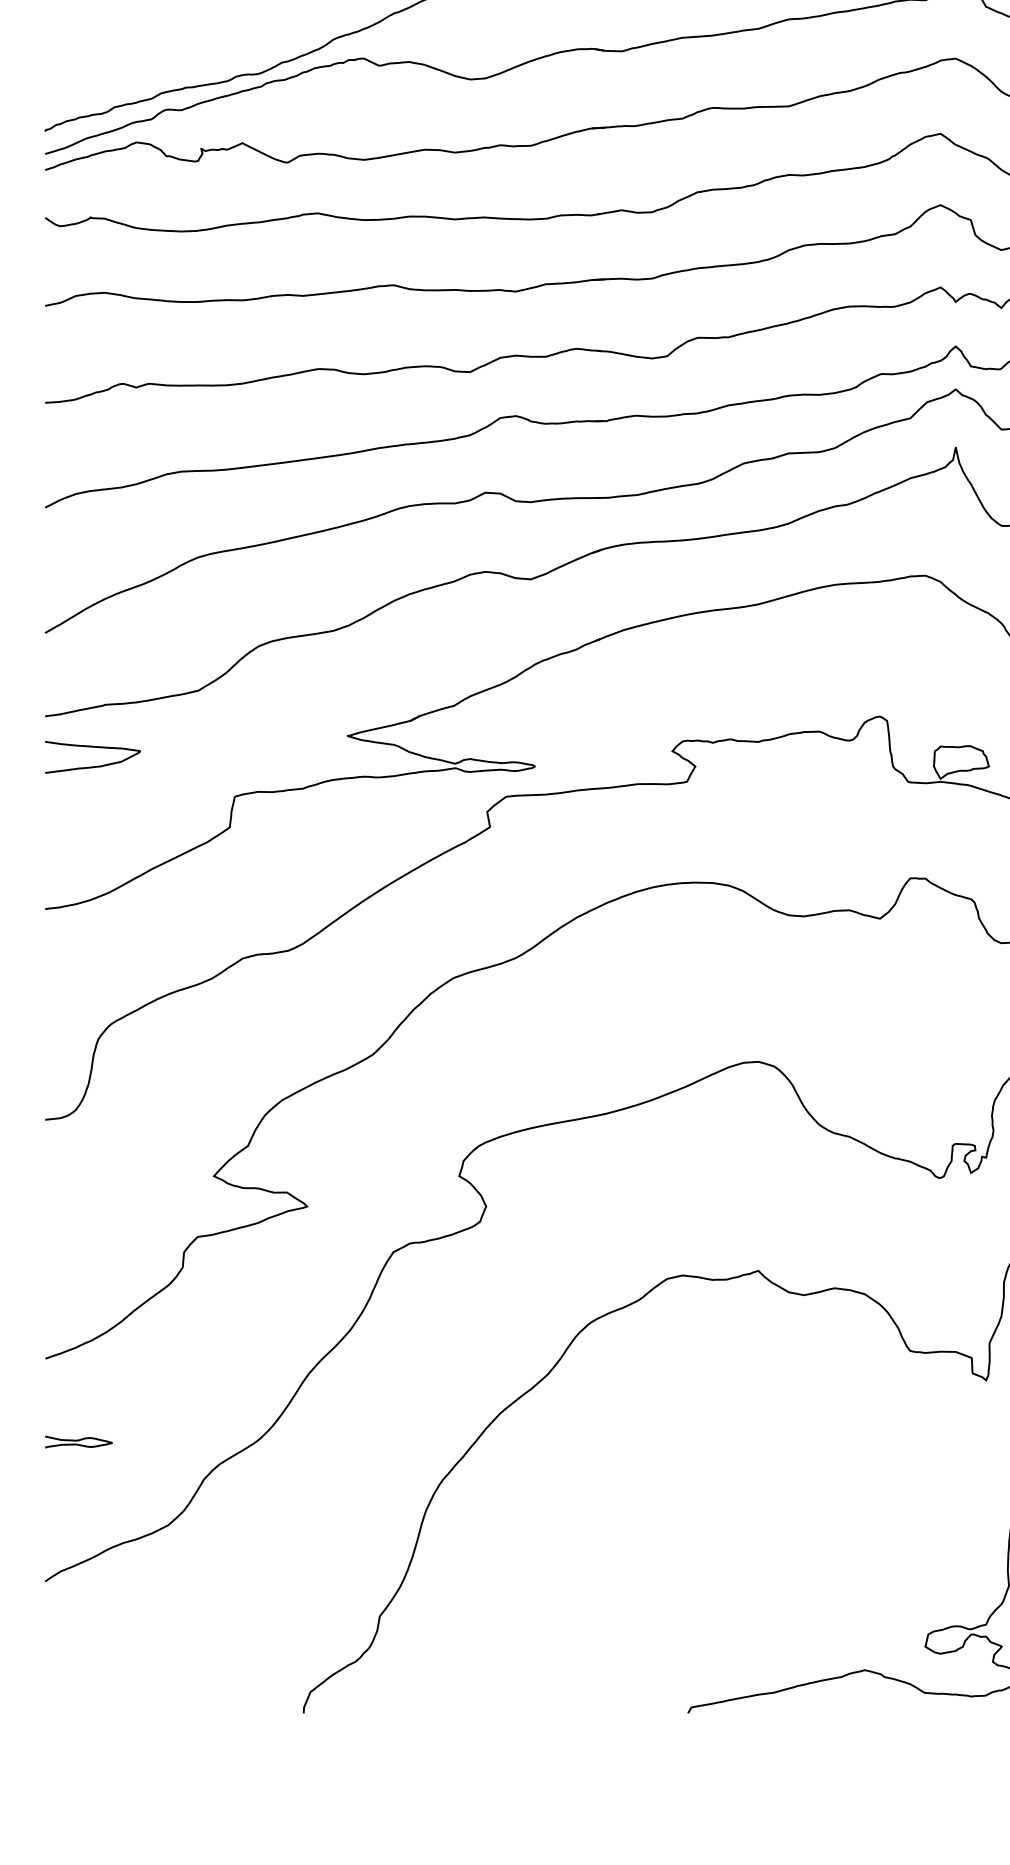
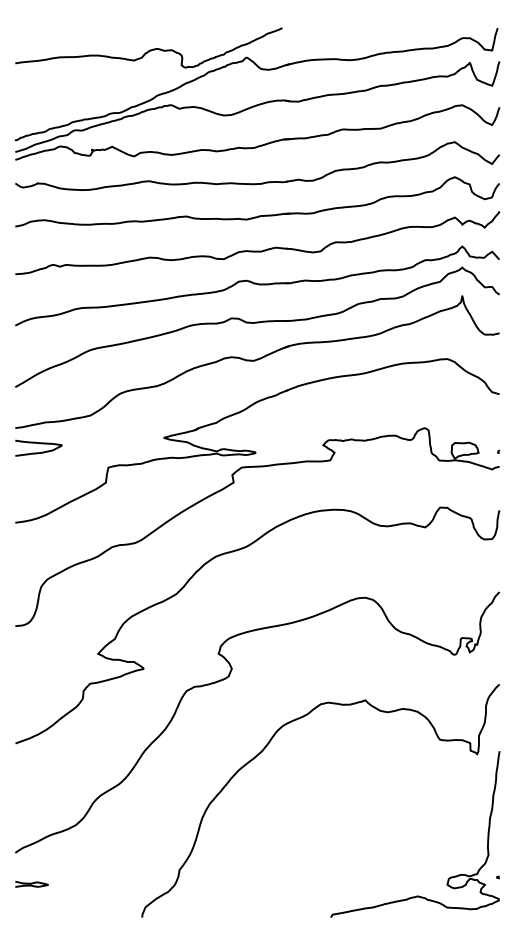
curve: (78, 1442) -> (31, 884), moved

